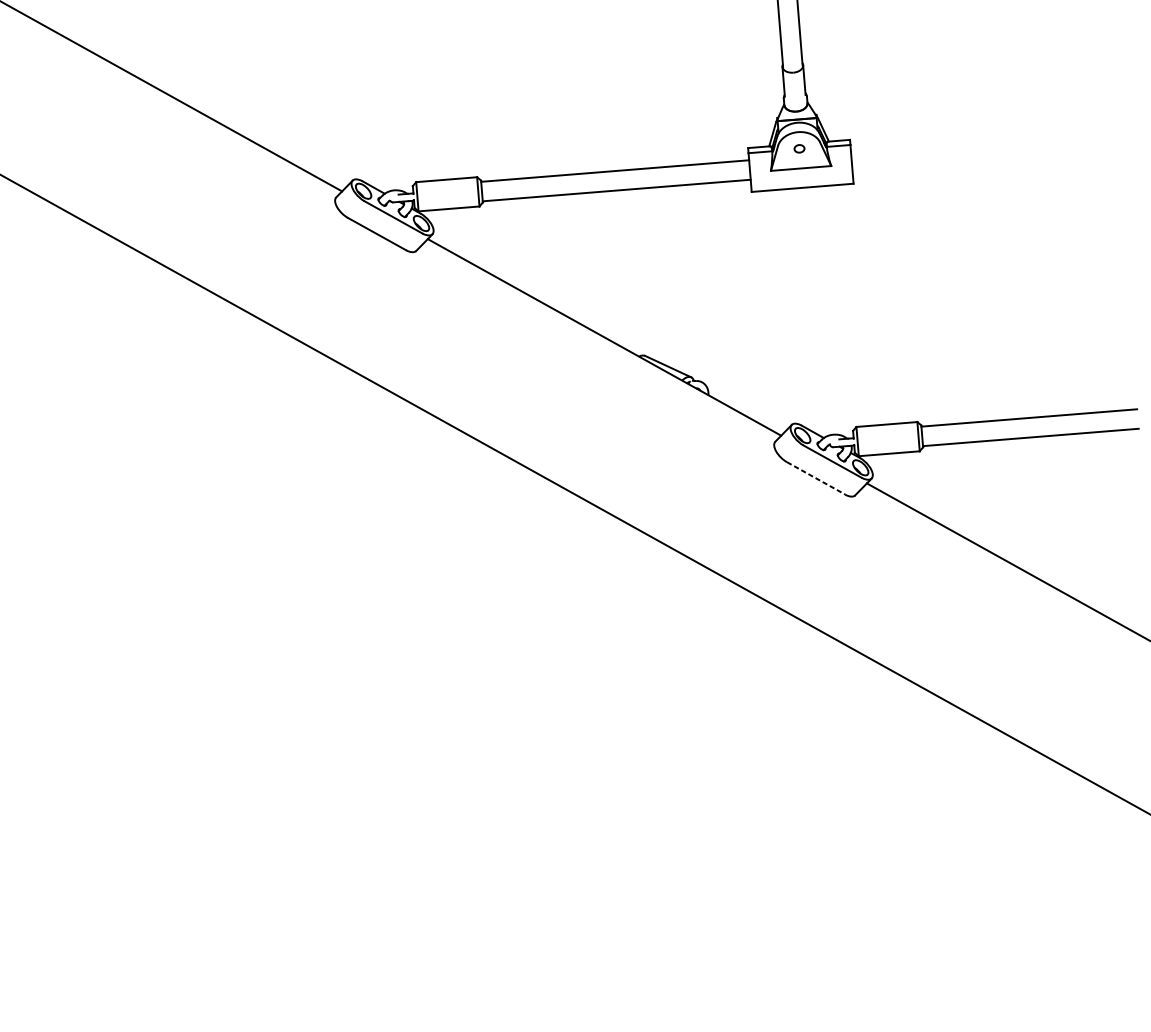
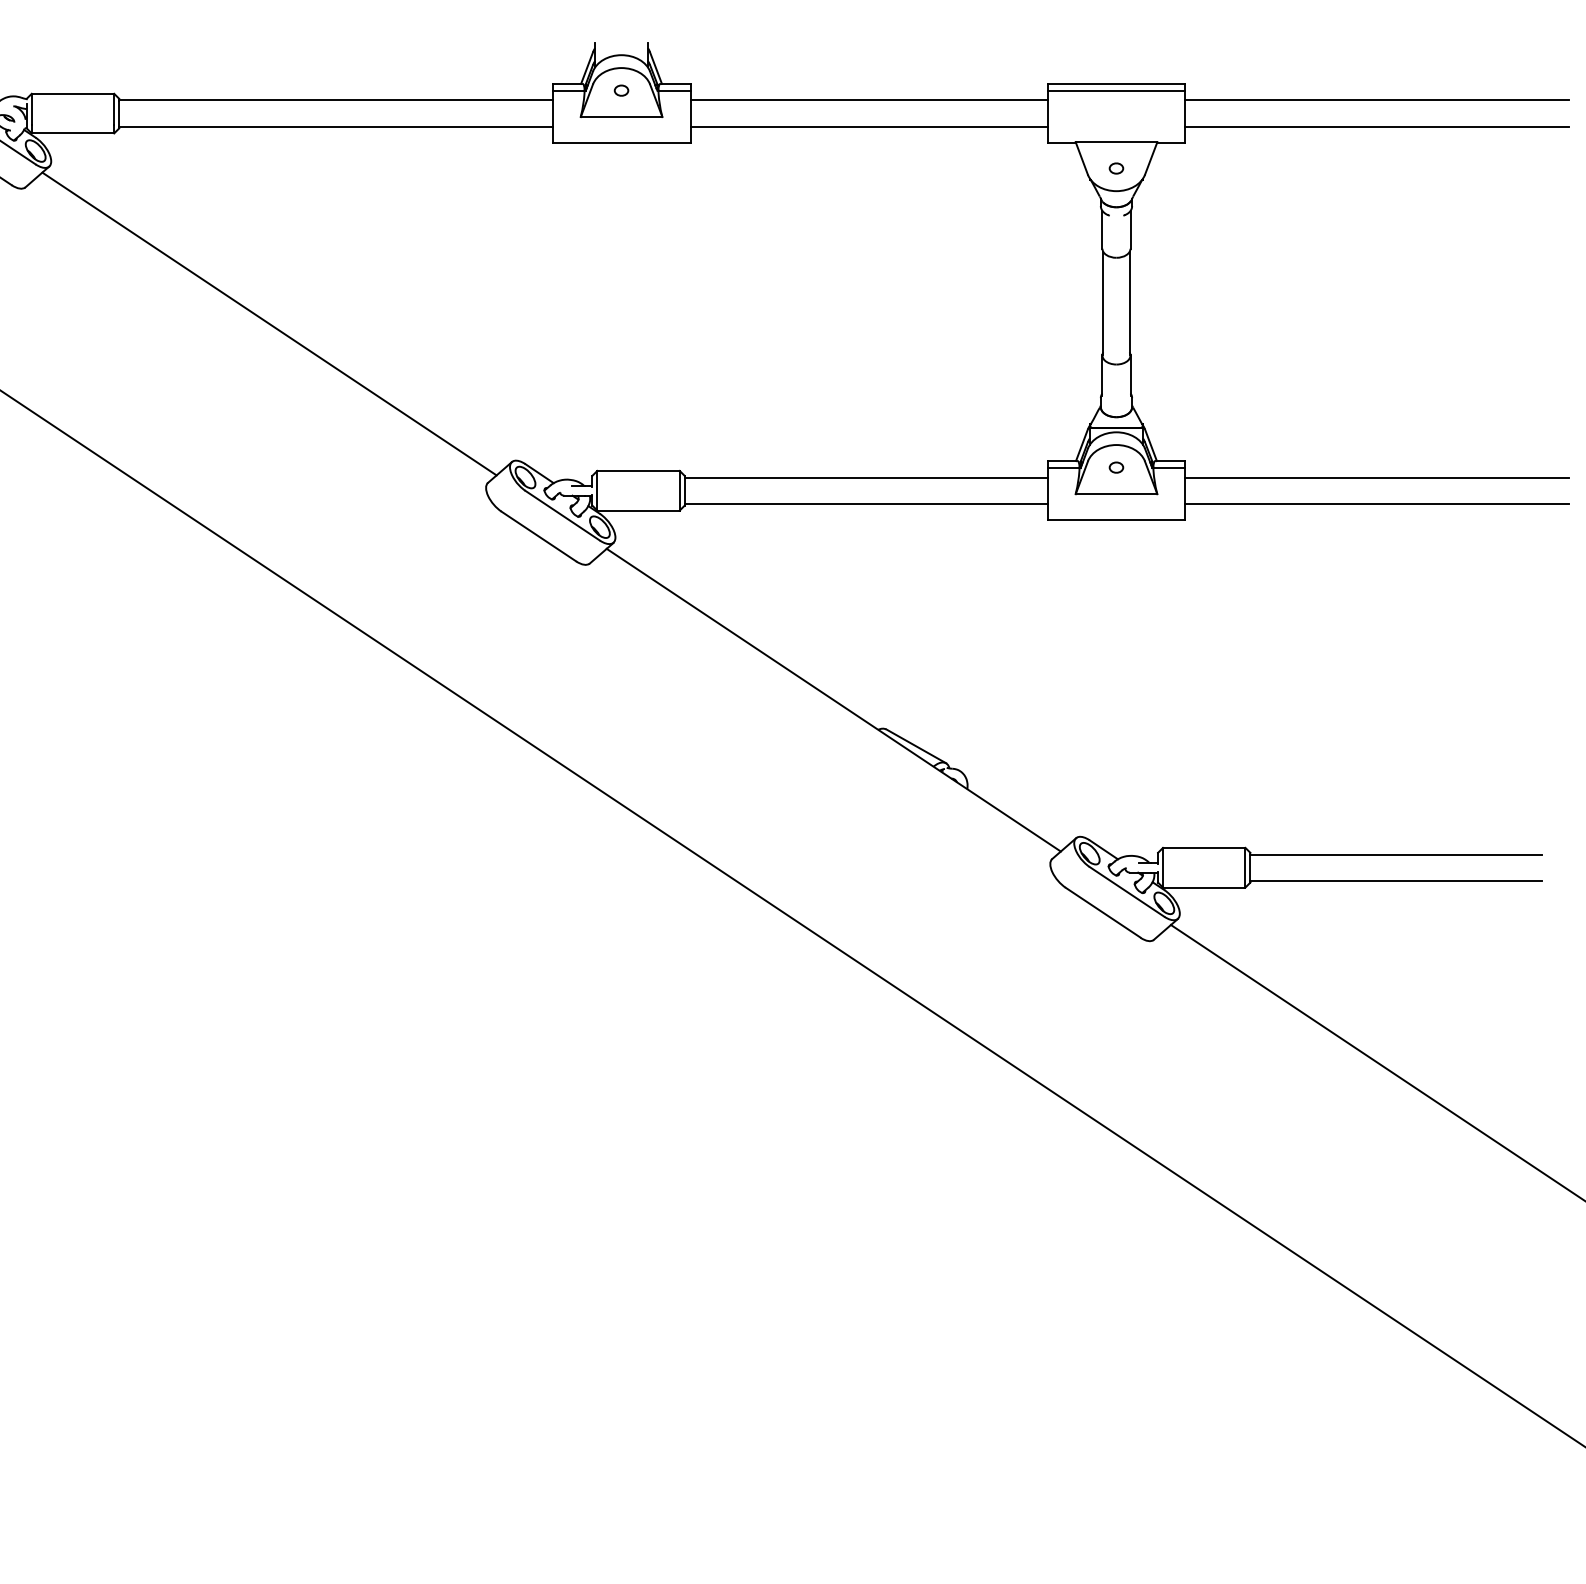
line: (992, 140) -> (1376, 477), added
line: (993, 159) -> (1376, 503), added
line: (816, 478) -> (1103, 912), dashed -> solid

